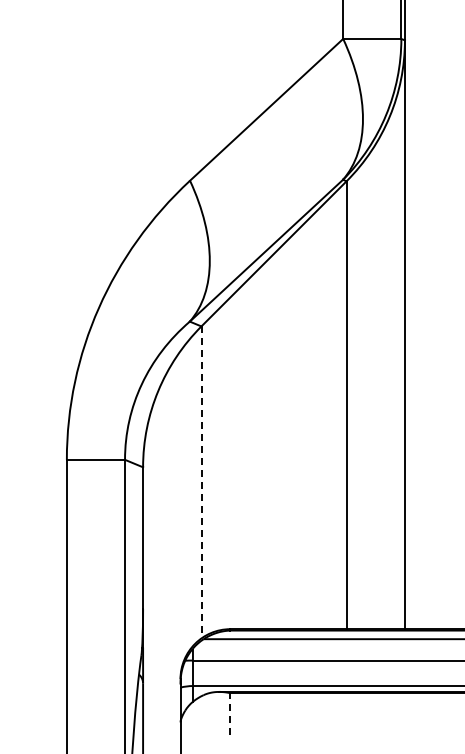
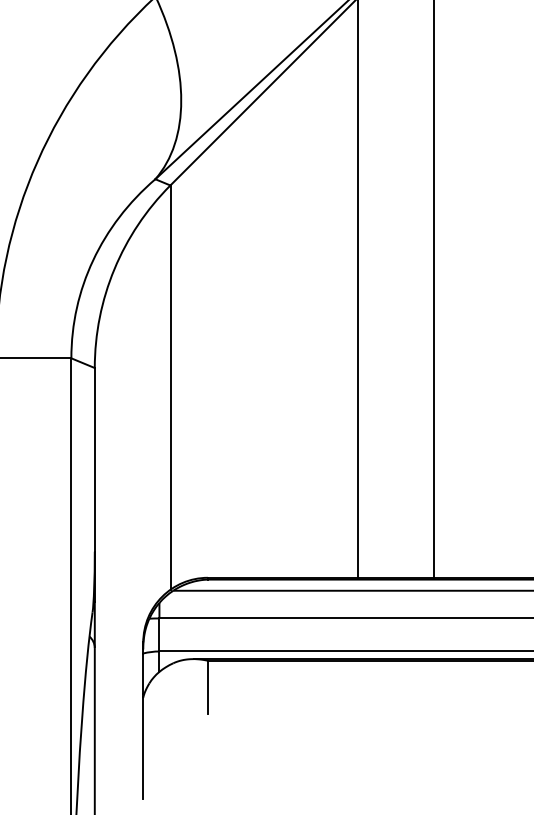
line: (201, 482) -> (170, 387), dashed -> solid
line: (230, 713) -> (208, 687), dashed -> solid

